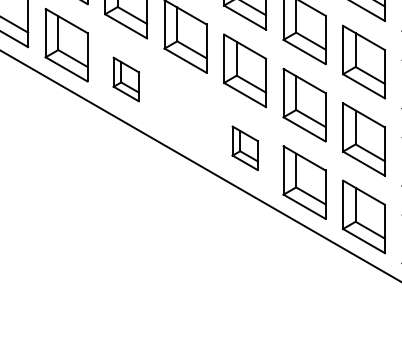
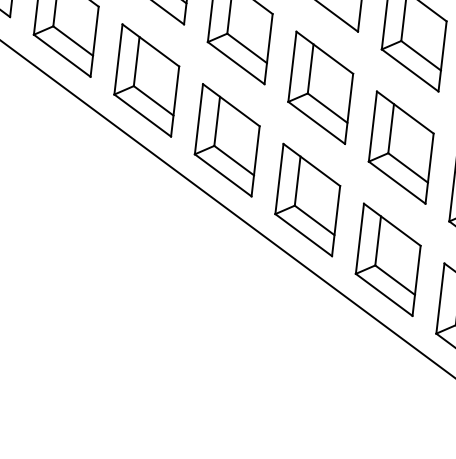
part: (126, 79) -> (227, 140), size x1.67
part: (185, 113) -> (307, 199), added
part: (245, 148) -> (388, 260), size x1.67

